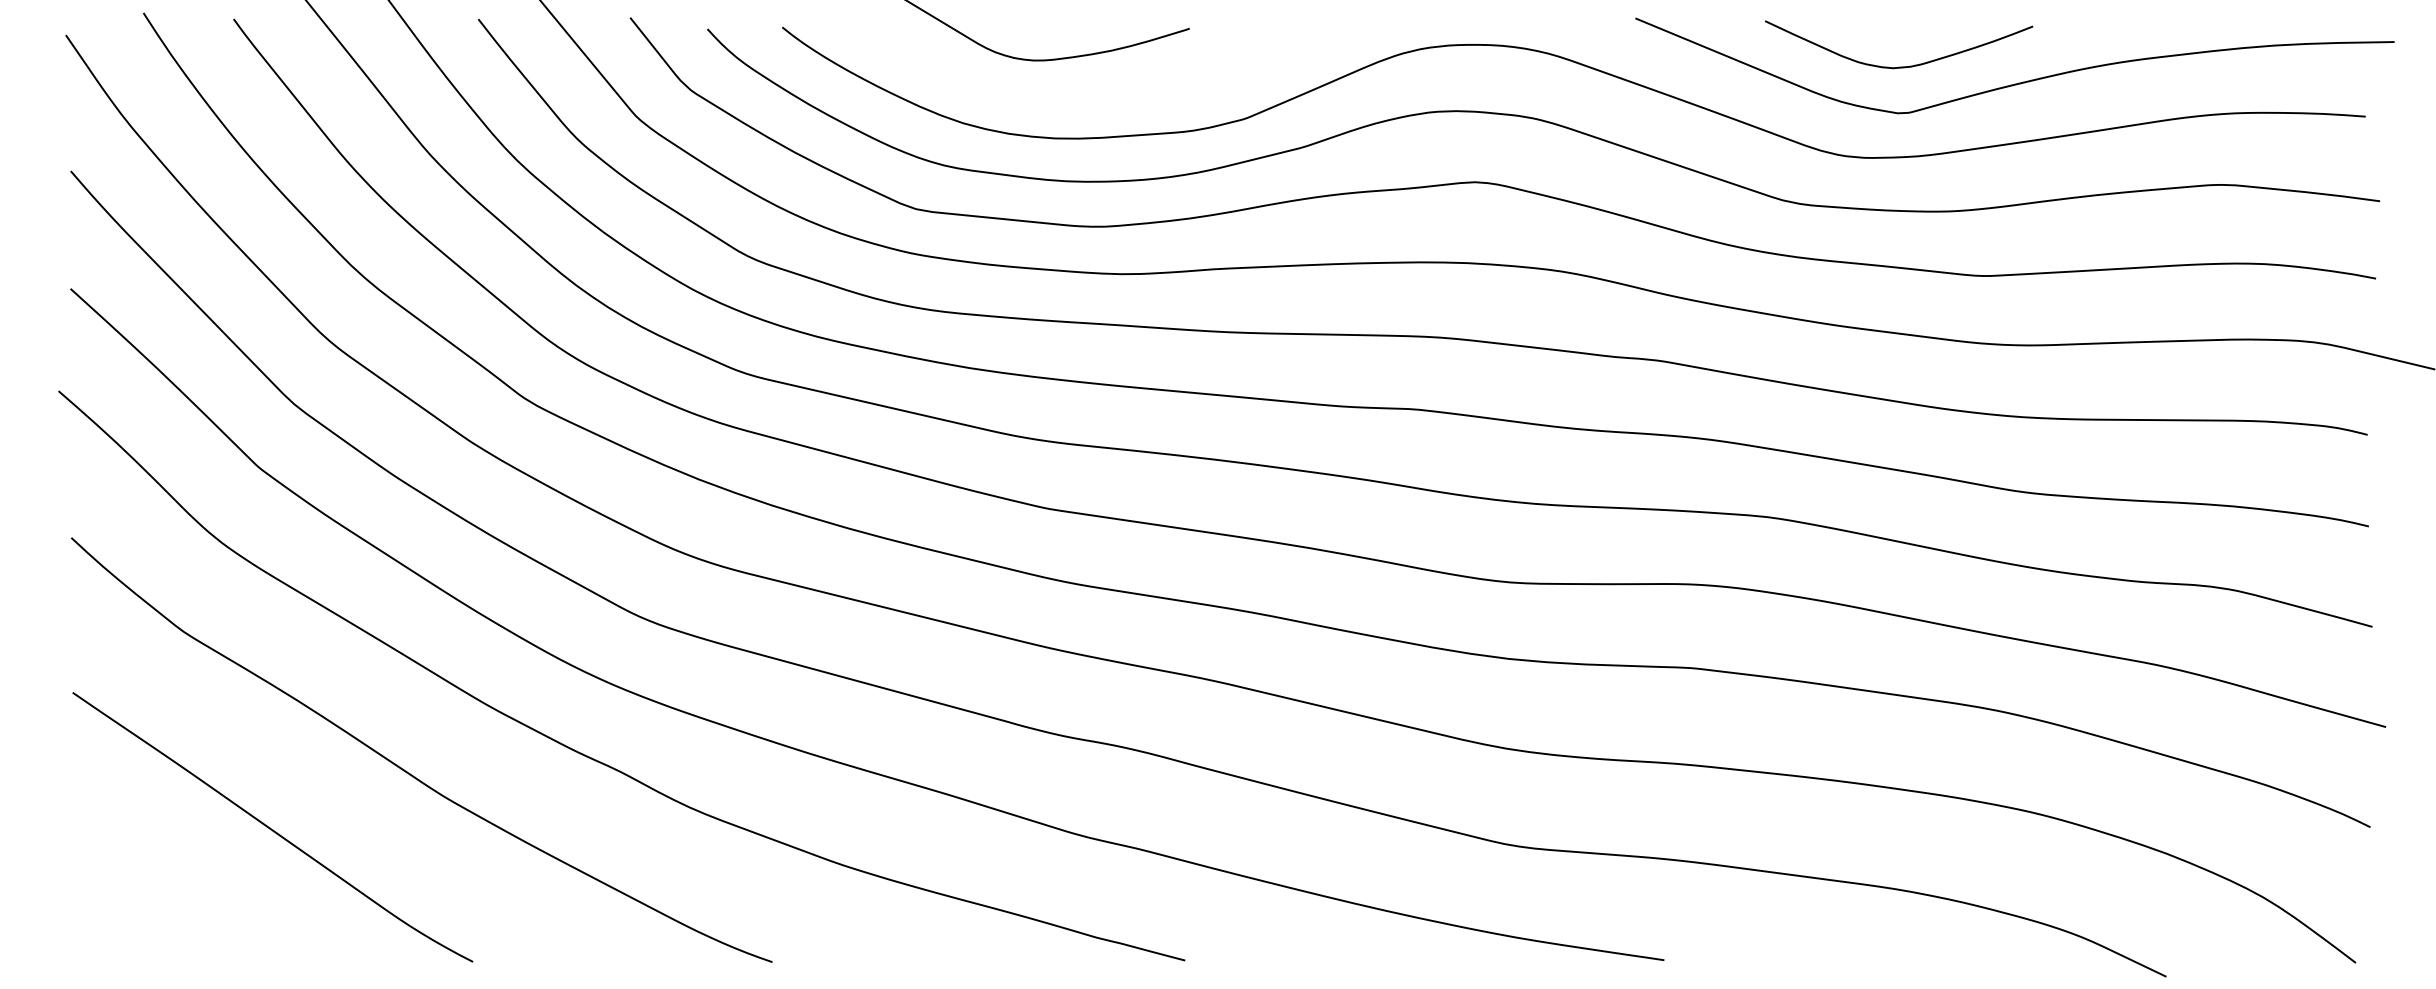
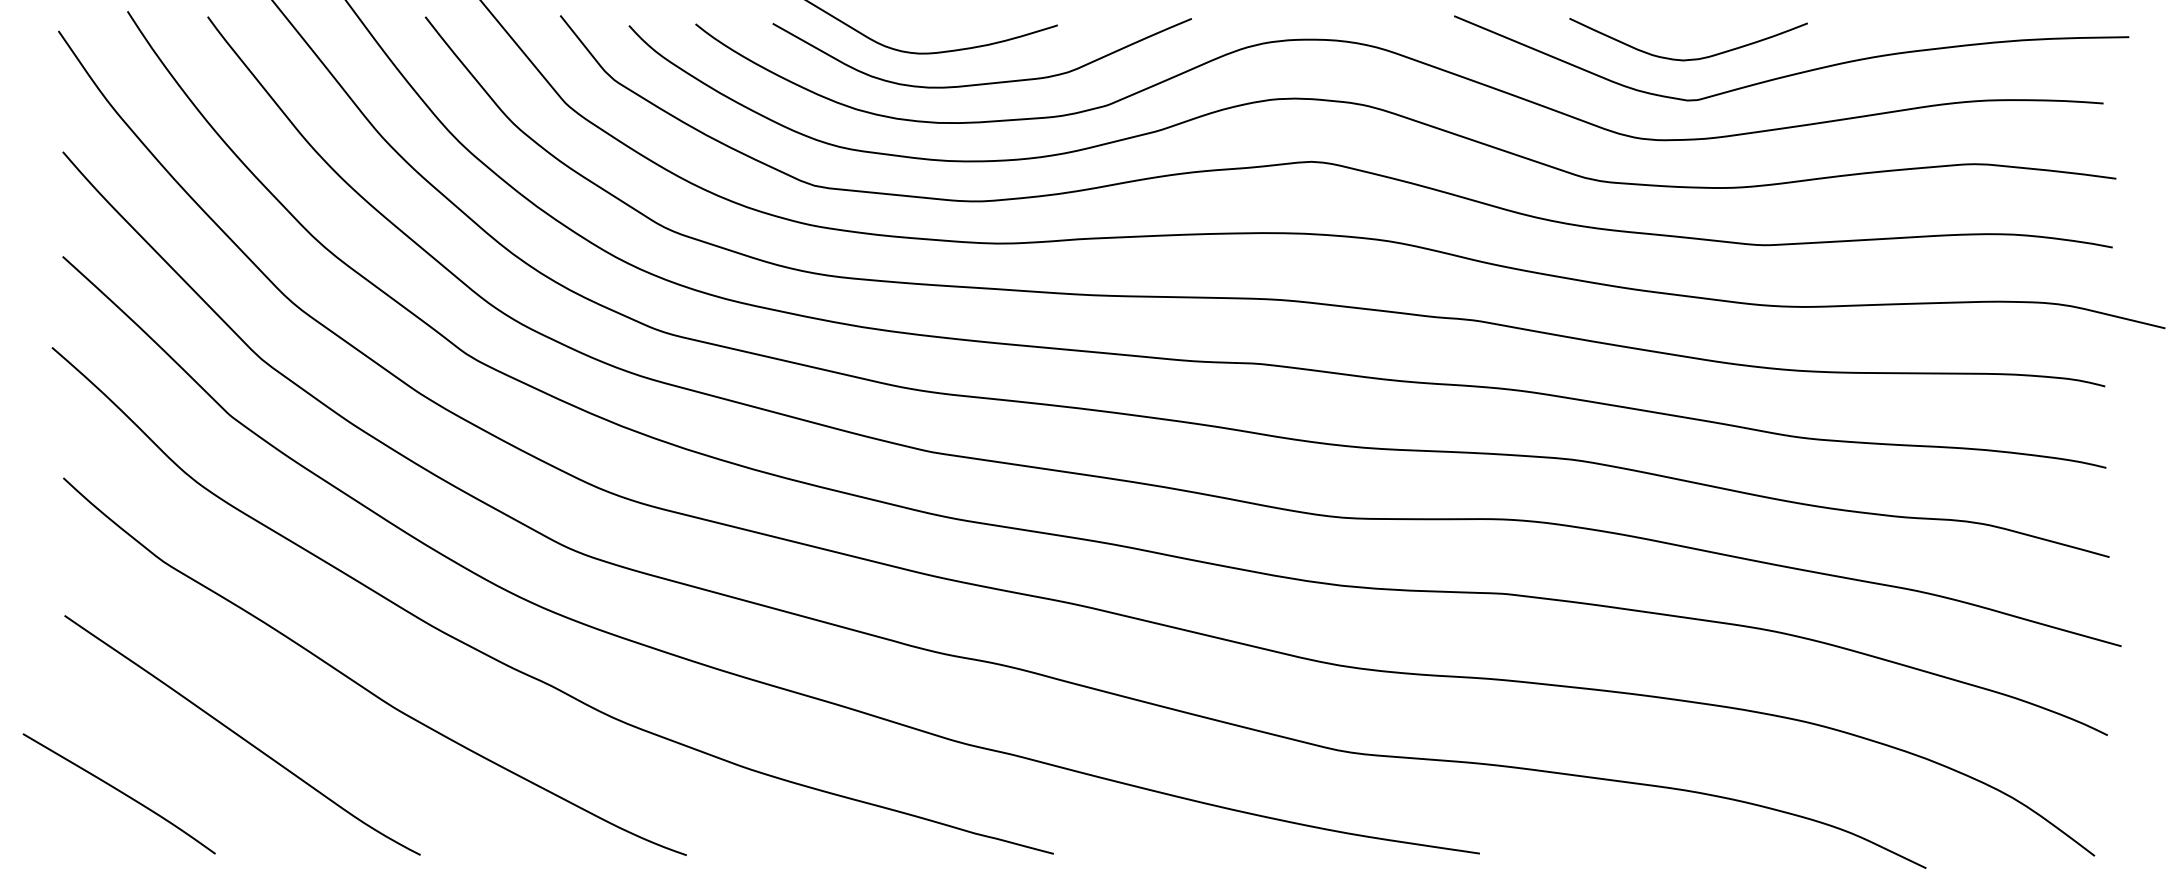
curve: (1107, 93) -> (984, 82), added
curve: (135, 891) -> (120, 792), added

